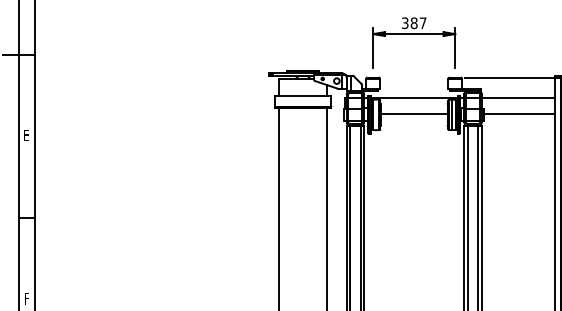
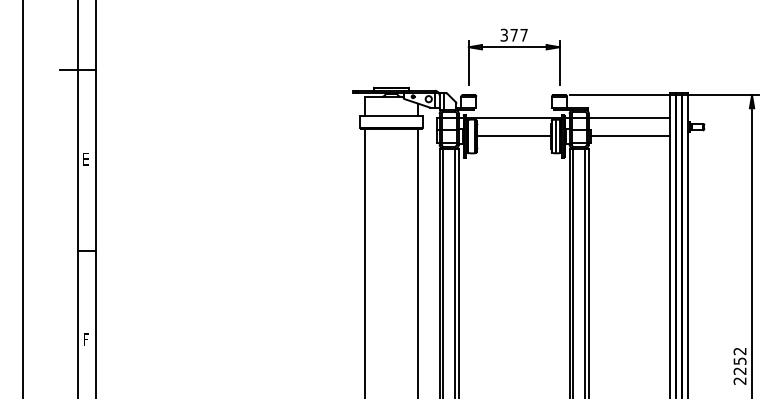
text: (414, 22) -> (514, 34), 387 -> 377

